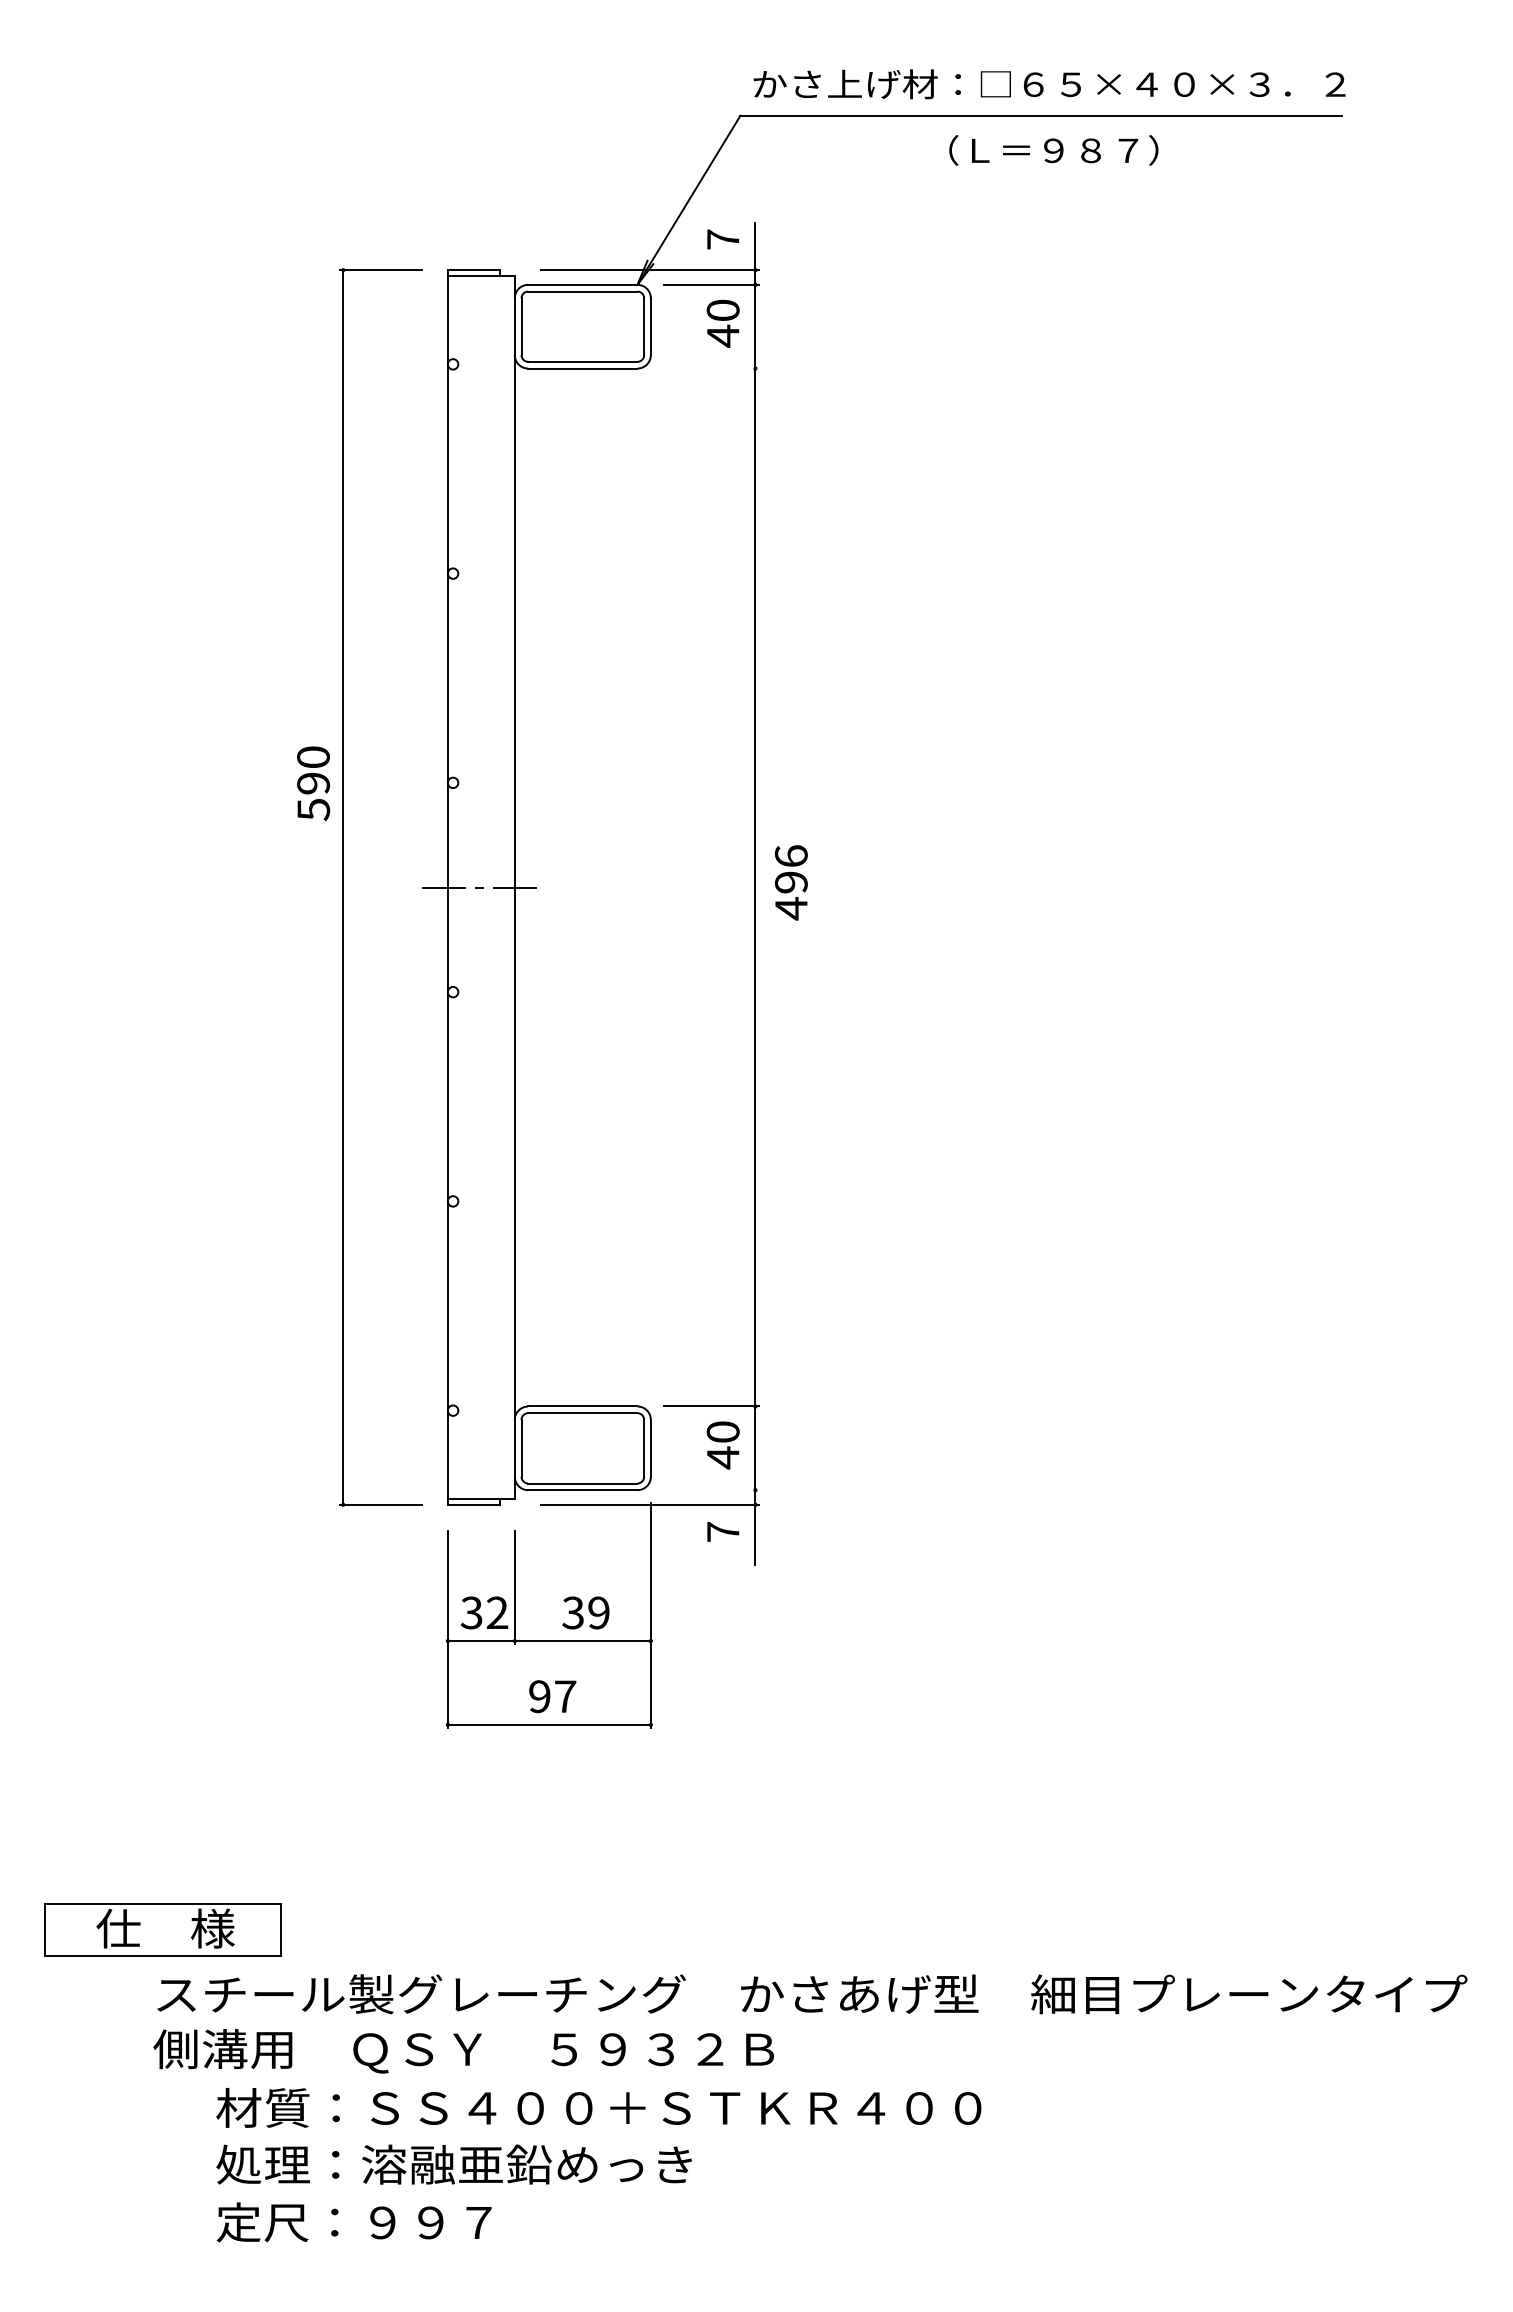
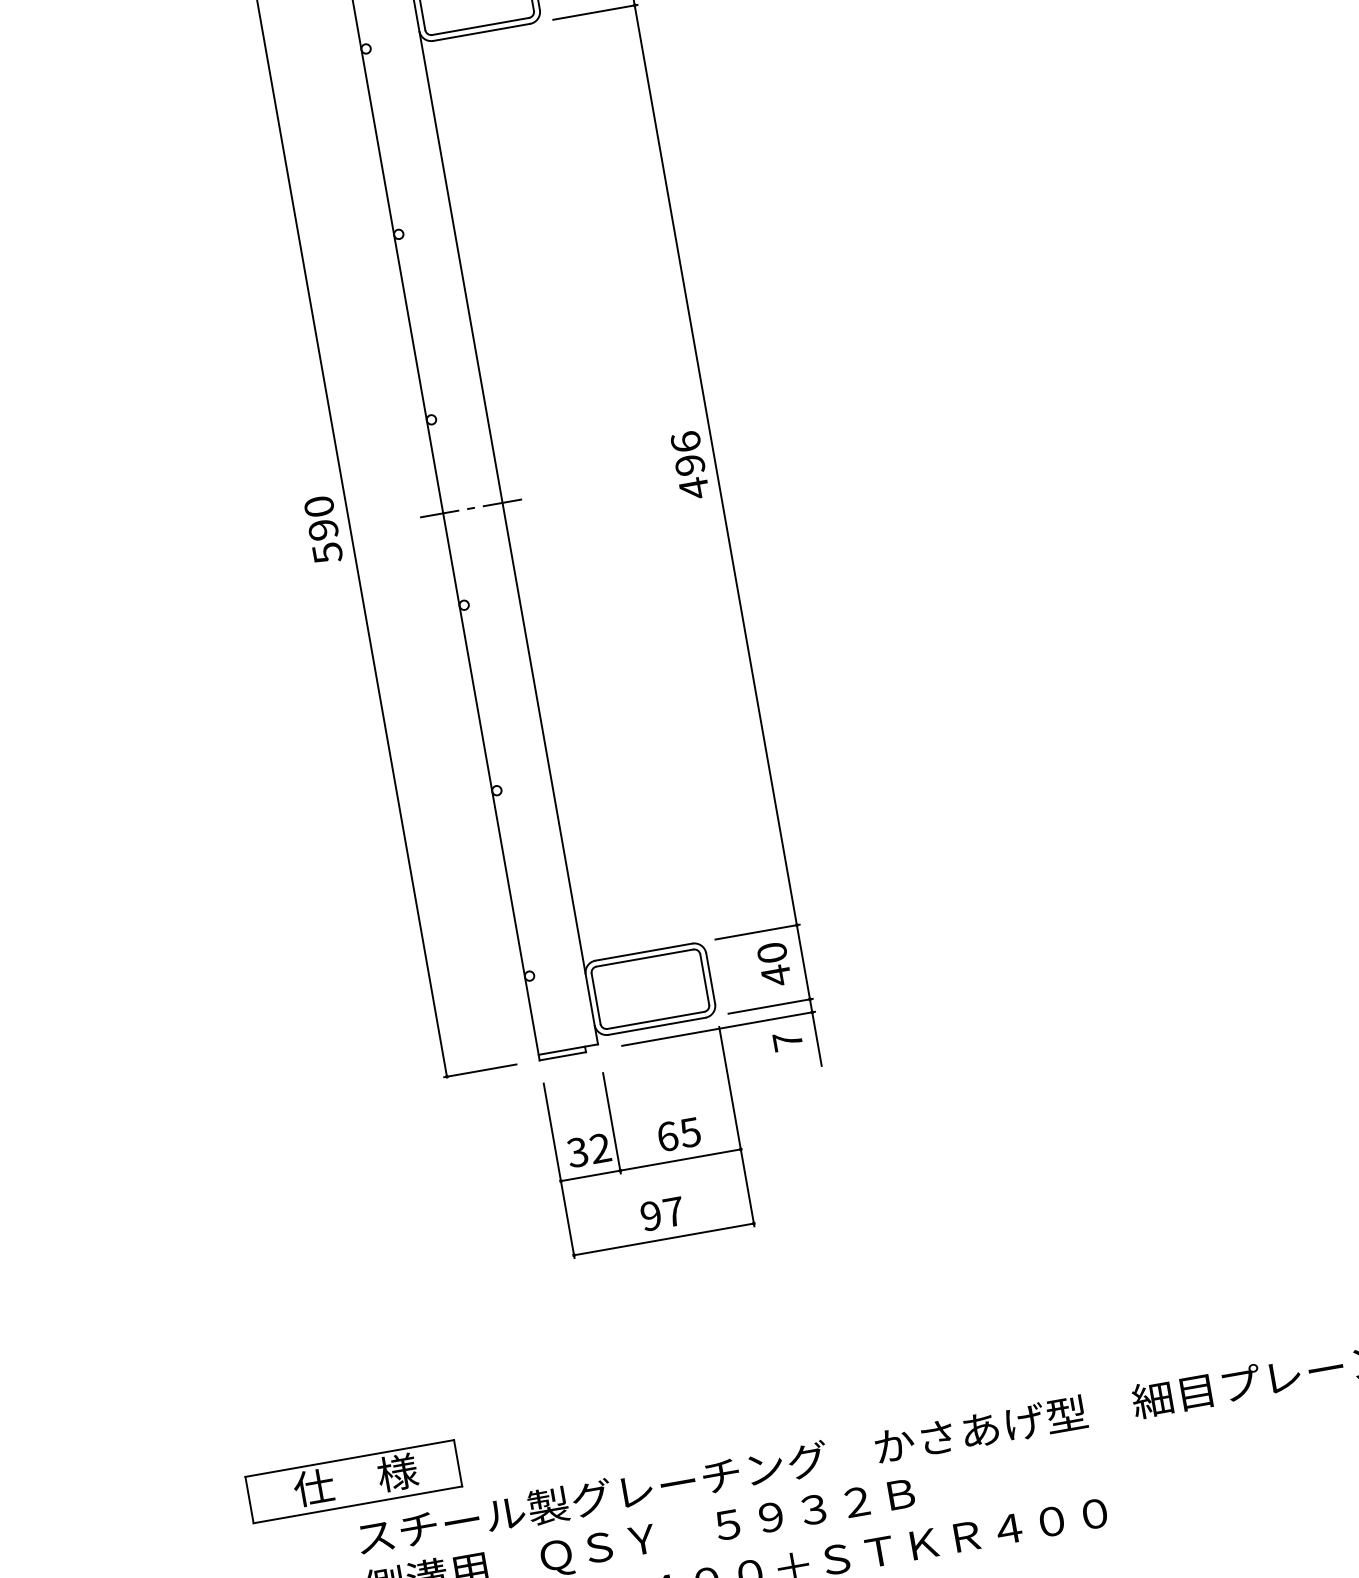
line: (710, 368) -> (594, 12), added
text: (313, 783) -> (323, 529), moved
text: (791, 882) -> (690, 465), moved
line: (710, 1490) -> (770, 1006), added
text: (585, 1612) -> (678, 1134), 39 -> 65

